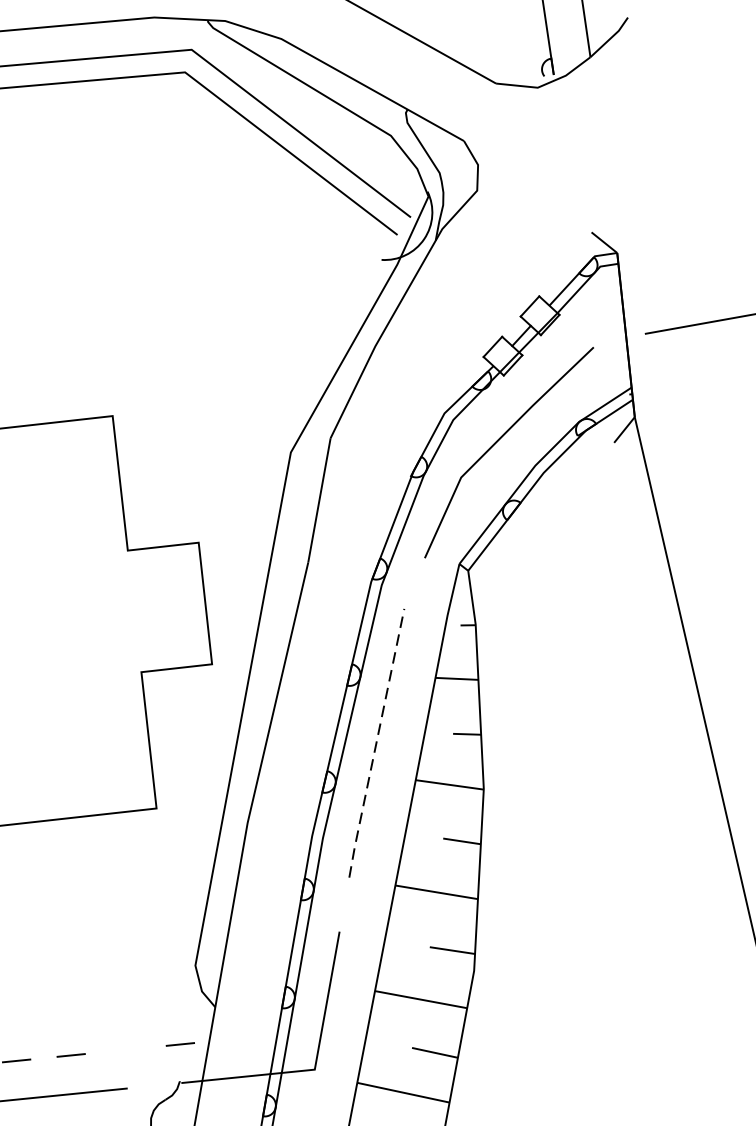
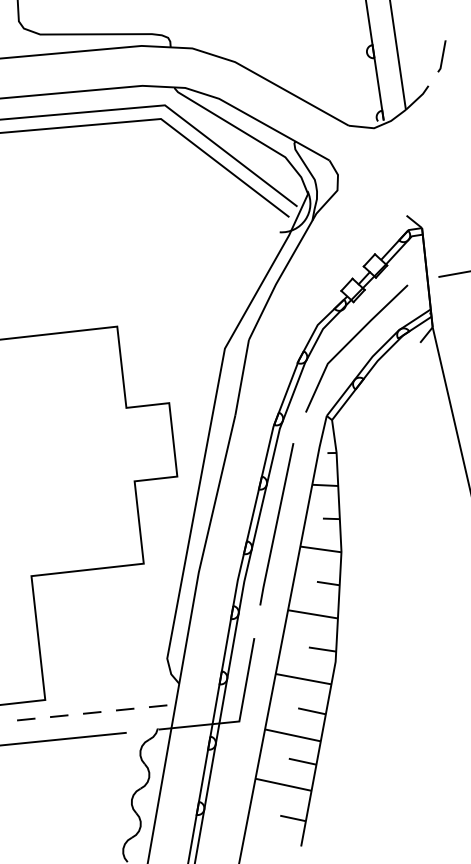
line: (376, 743) -> (276, 524), dashed -> solid
line: (126, 1049) -> (125, 709), added

